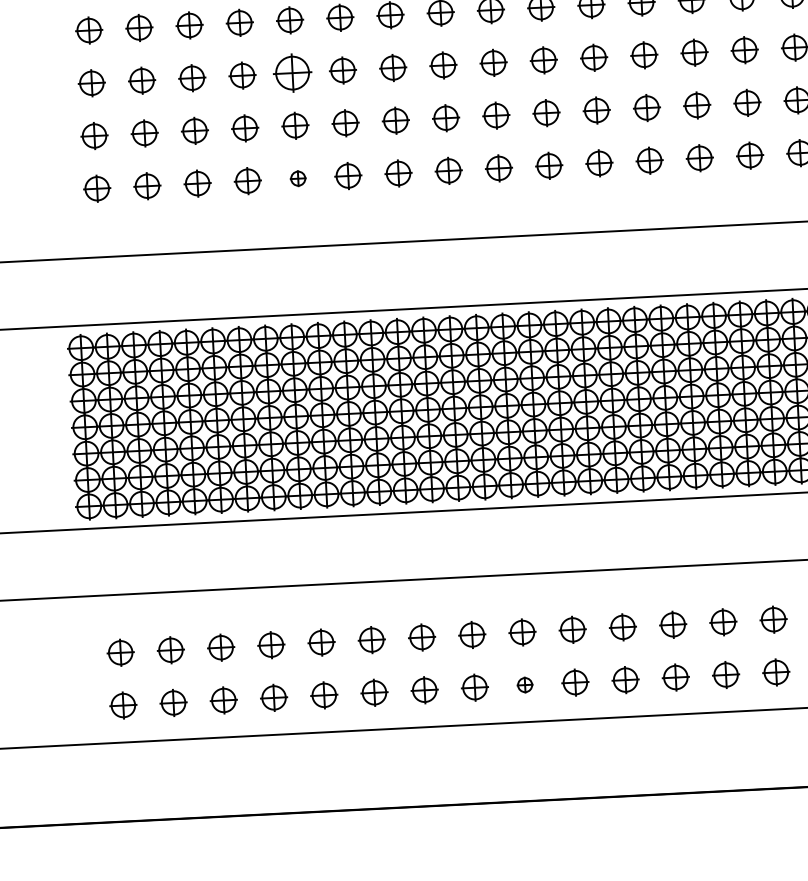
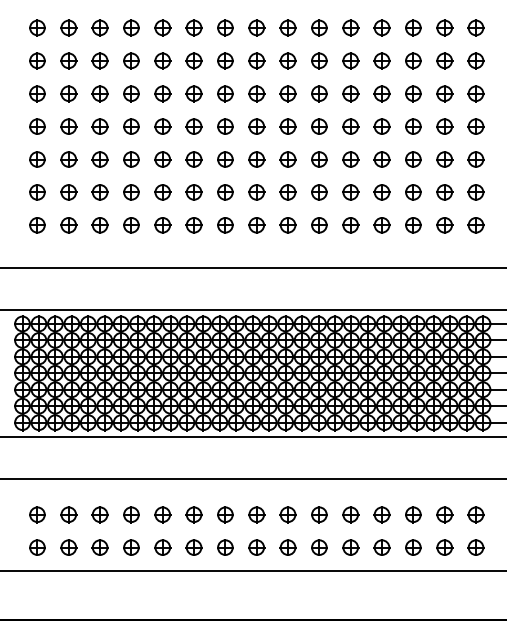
part: (292, 73) -> (162, 159), size x0.71
part: (297, 178) -> (162, 225), size x1.67
part: (524, 685) -> (287, 547), size x1.67

